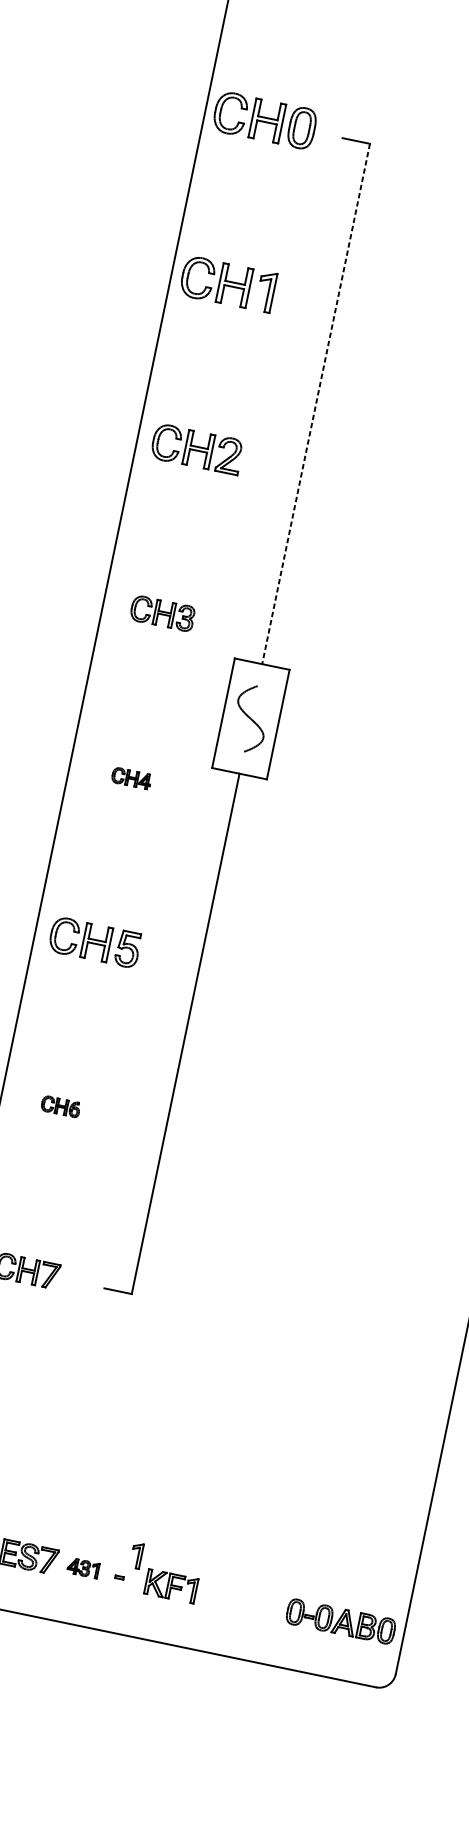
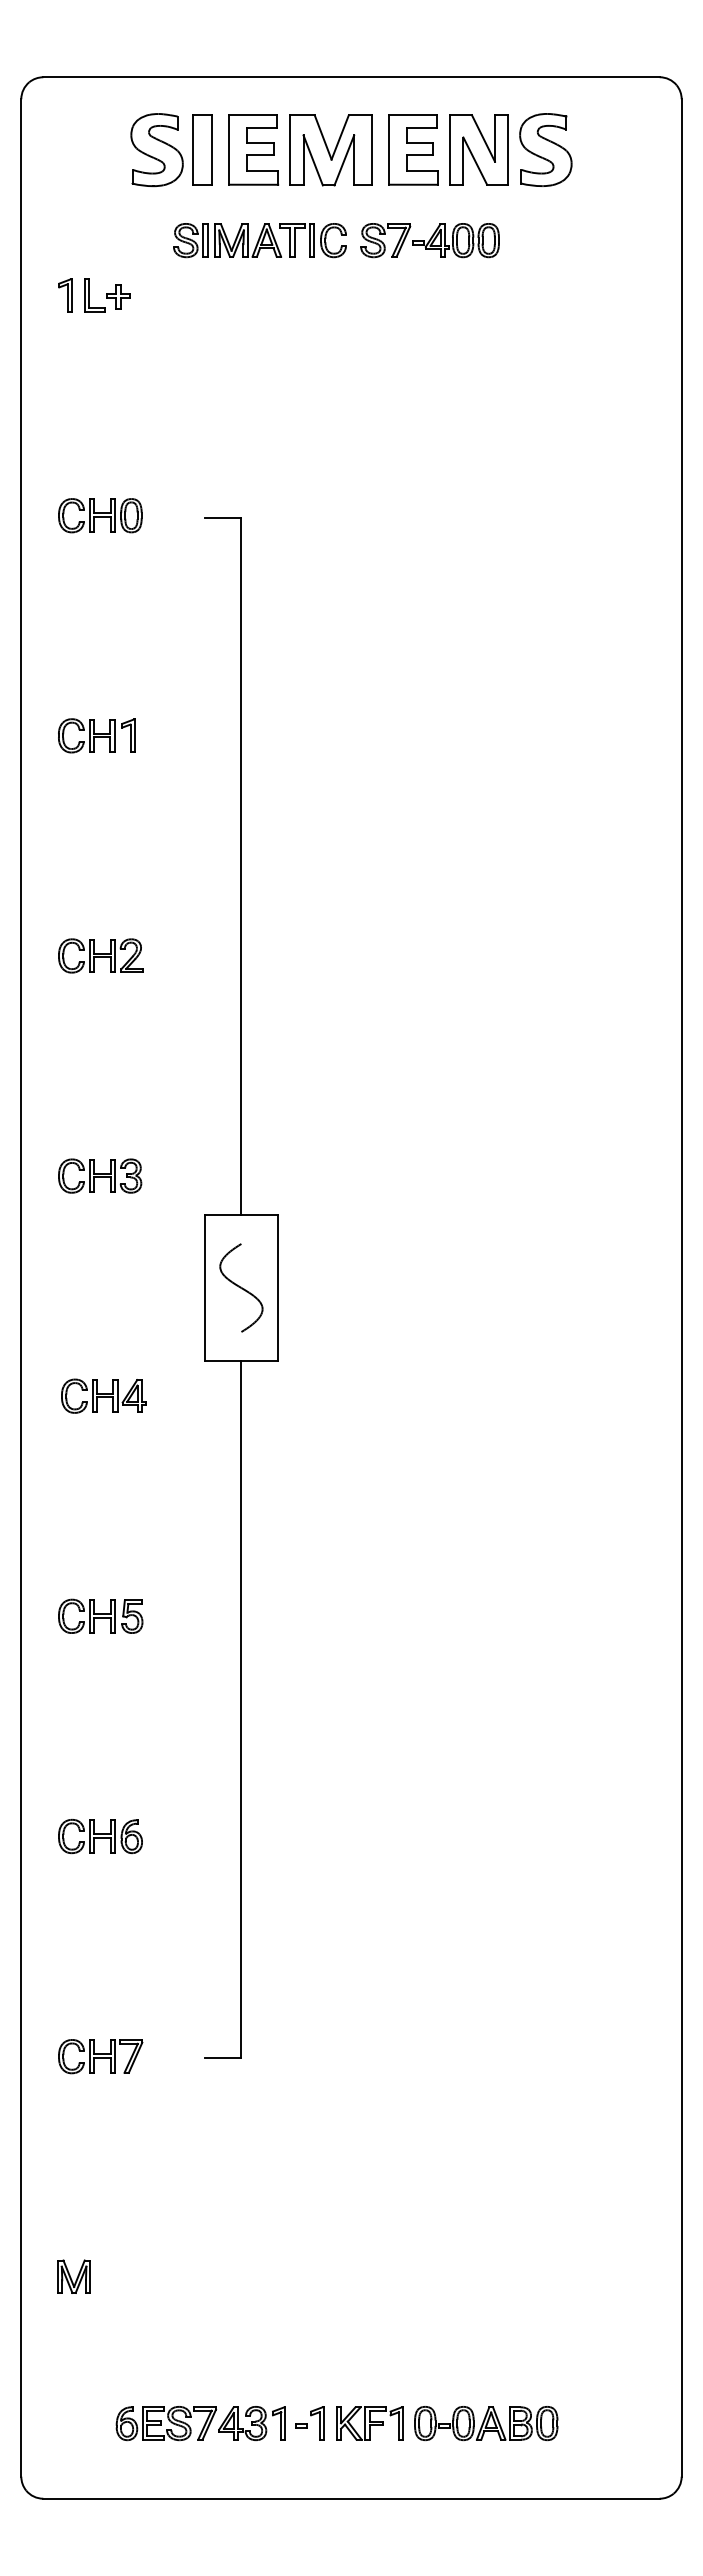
part: (265, 120) -> (100, 515), size x0.62
part: (228, 284) -> (96, 735), size x0.62
line: (316, 404) -> (241, 866), dashed -> solid
part: (197, 448) -> (100, 955), size x0.71
part: (131, 777) -> (103, 1395), size x1.67
part: (95, 941) -> (100, 1615), size x0.71
part: (60, 1106) -> (100, 1836), size x1.67
part: (136, 1555) -> (317, 2423), moved
part: (82, 1568) -> (251, 2423), size x1.67
part: (341, 1621) -> (486, 2423), moved

